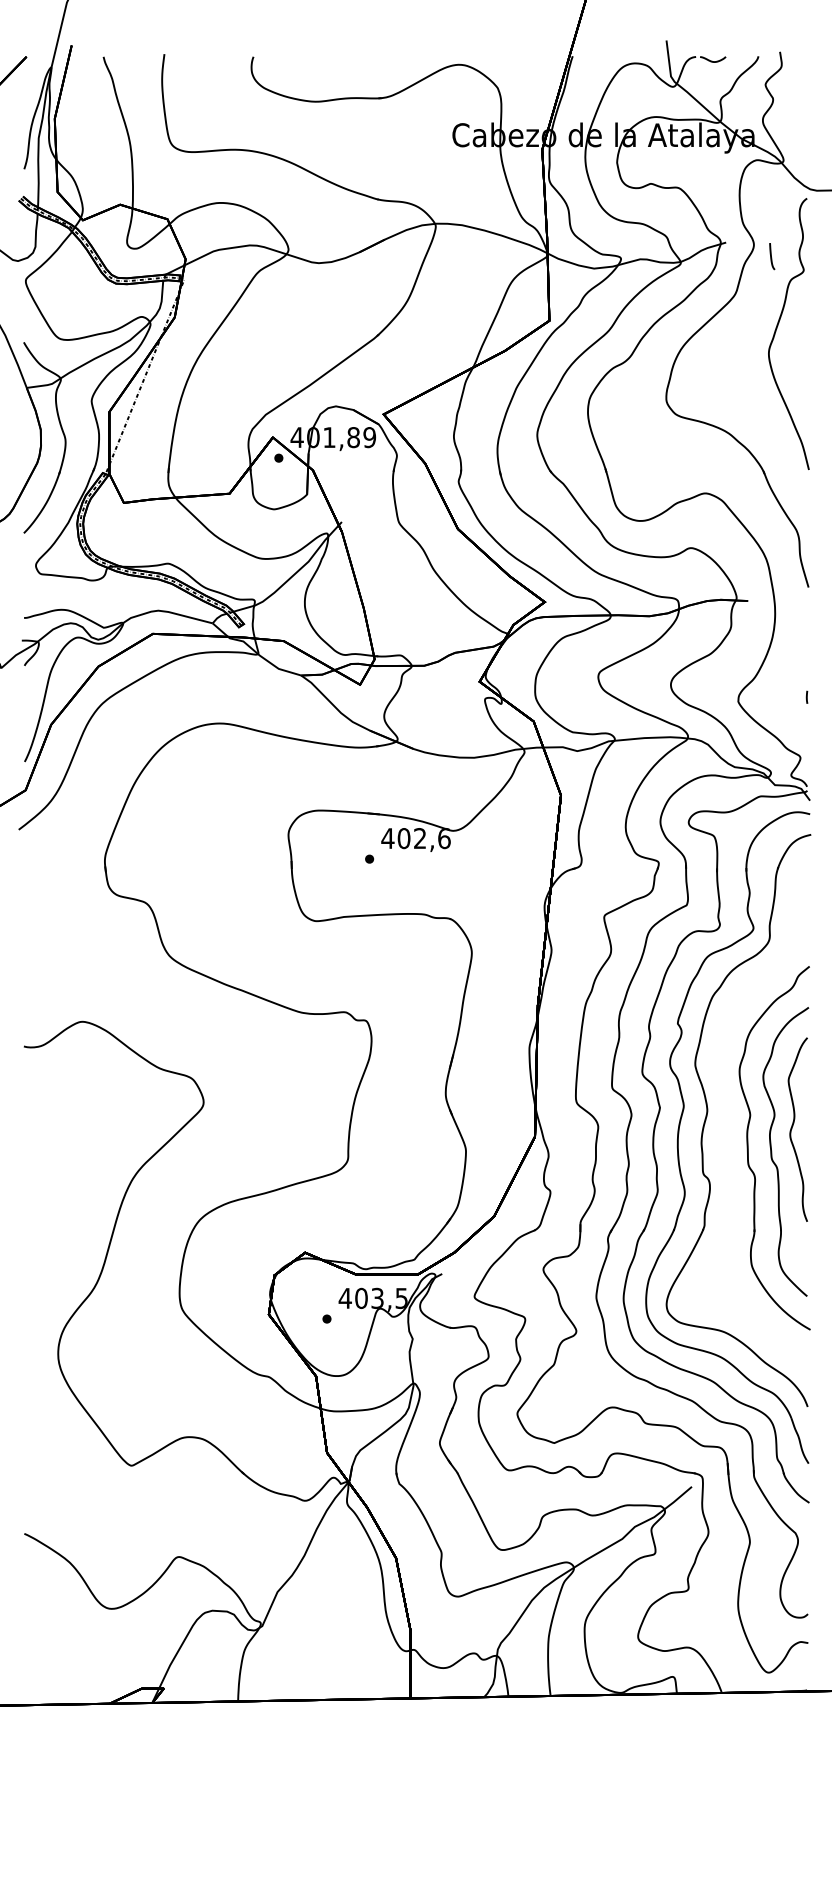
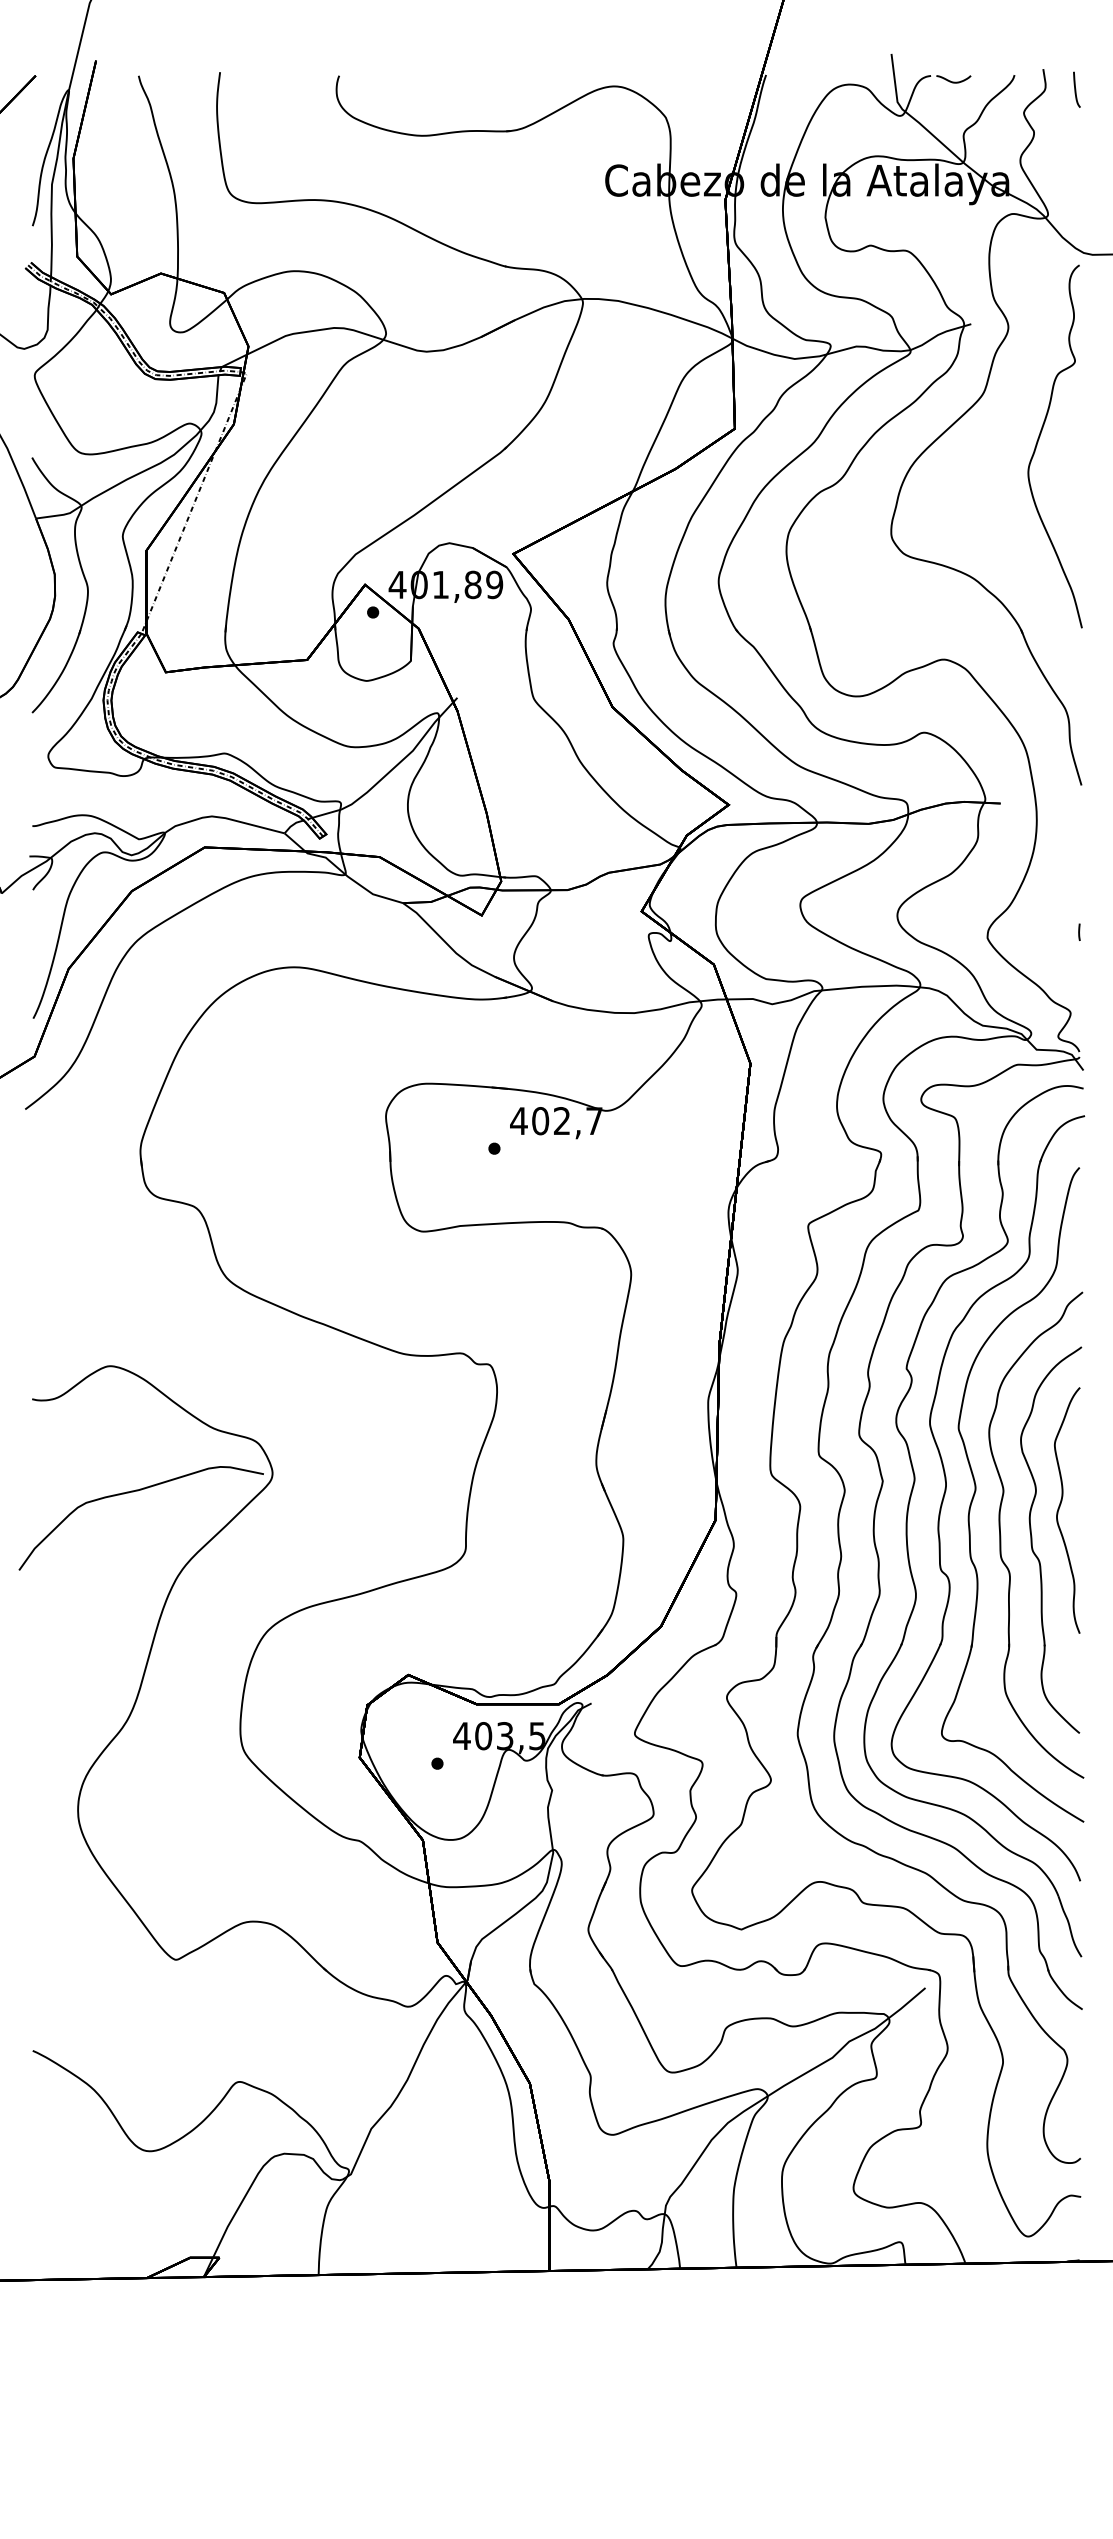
curve: (771, 256) -> (1076, 89), moved
text: (444, 838) -> (594, 1121), 402,6 -> 402,7
part: (730, 1115) -> (976, 1491), added
curve: (99, 1116) -> (133, 1492), added

